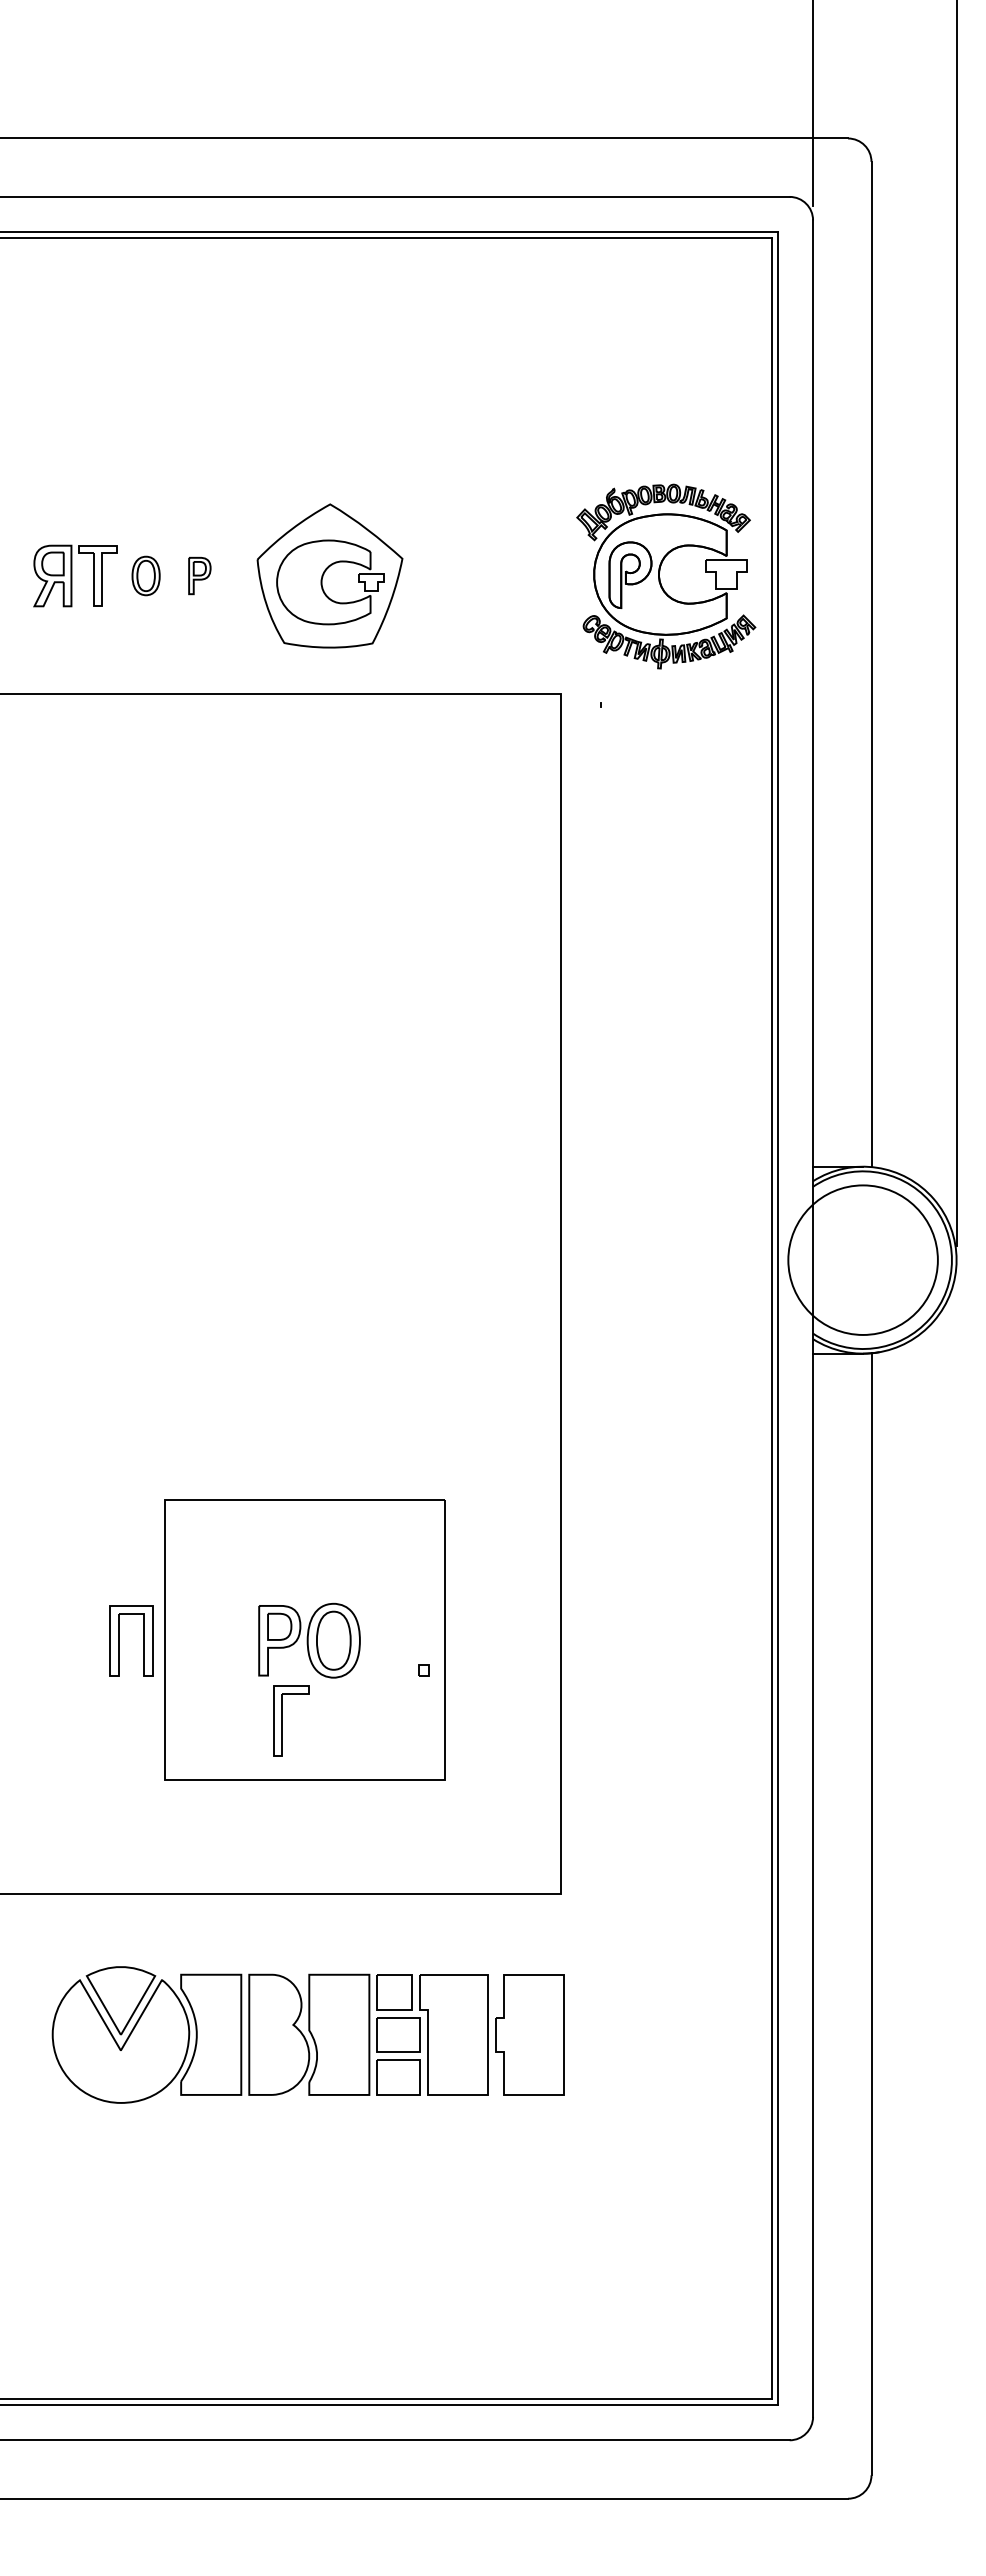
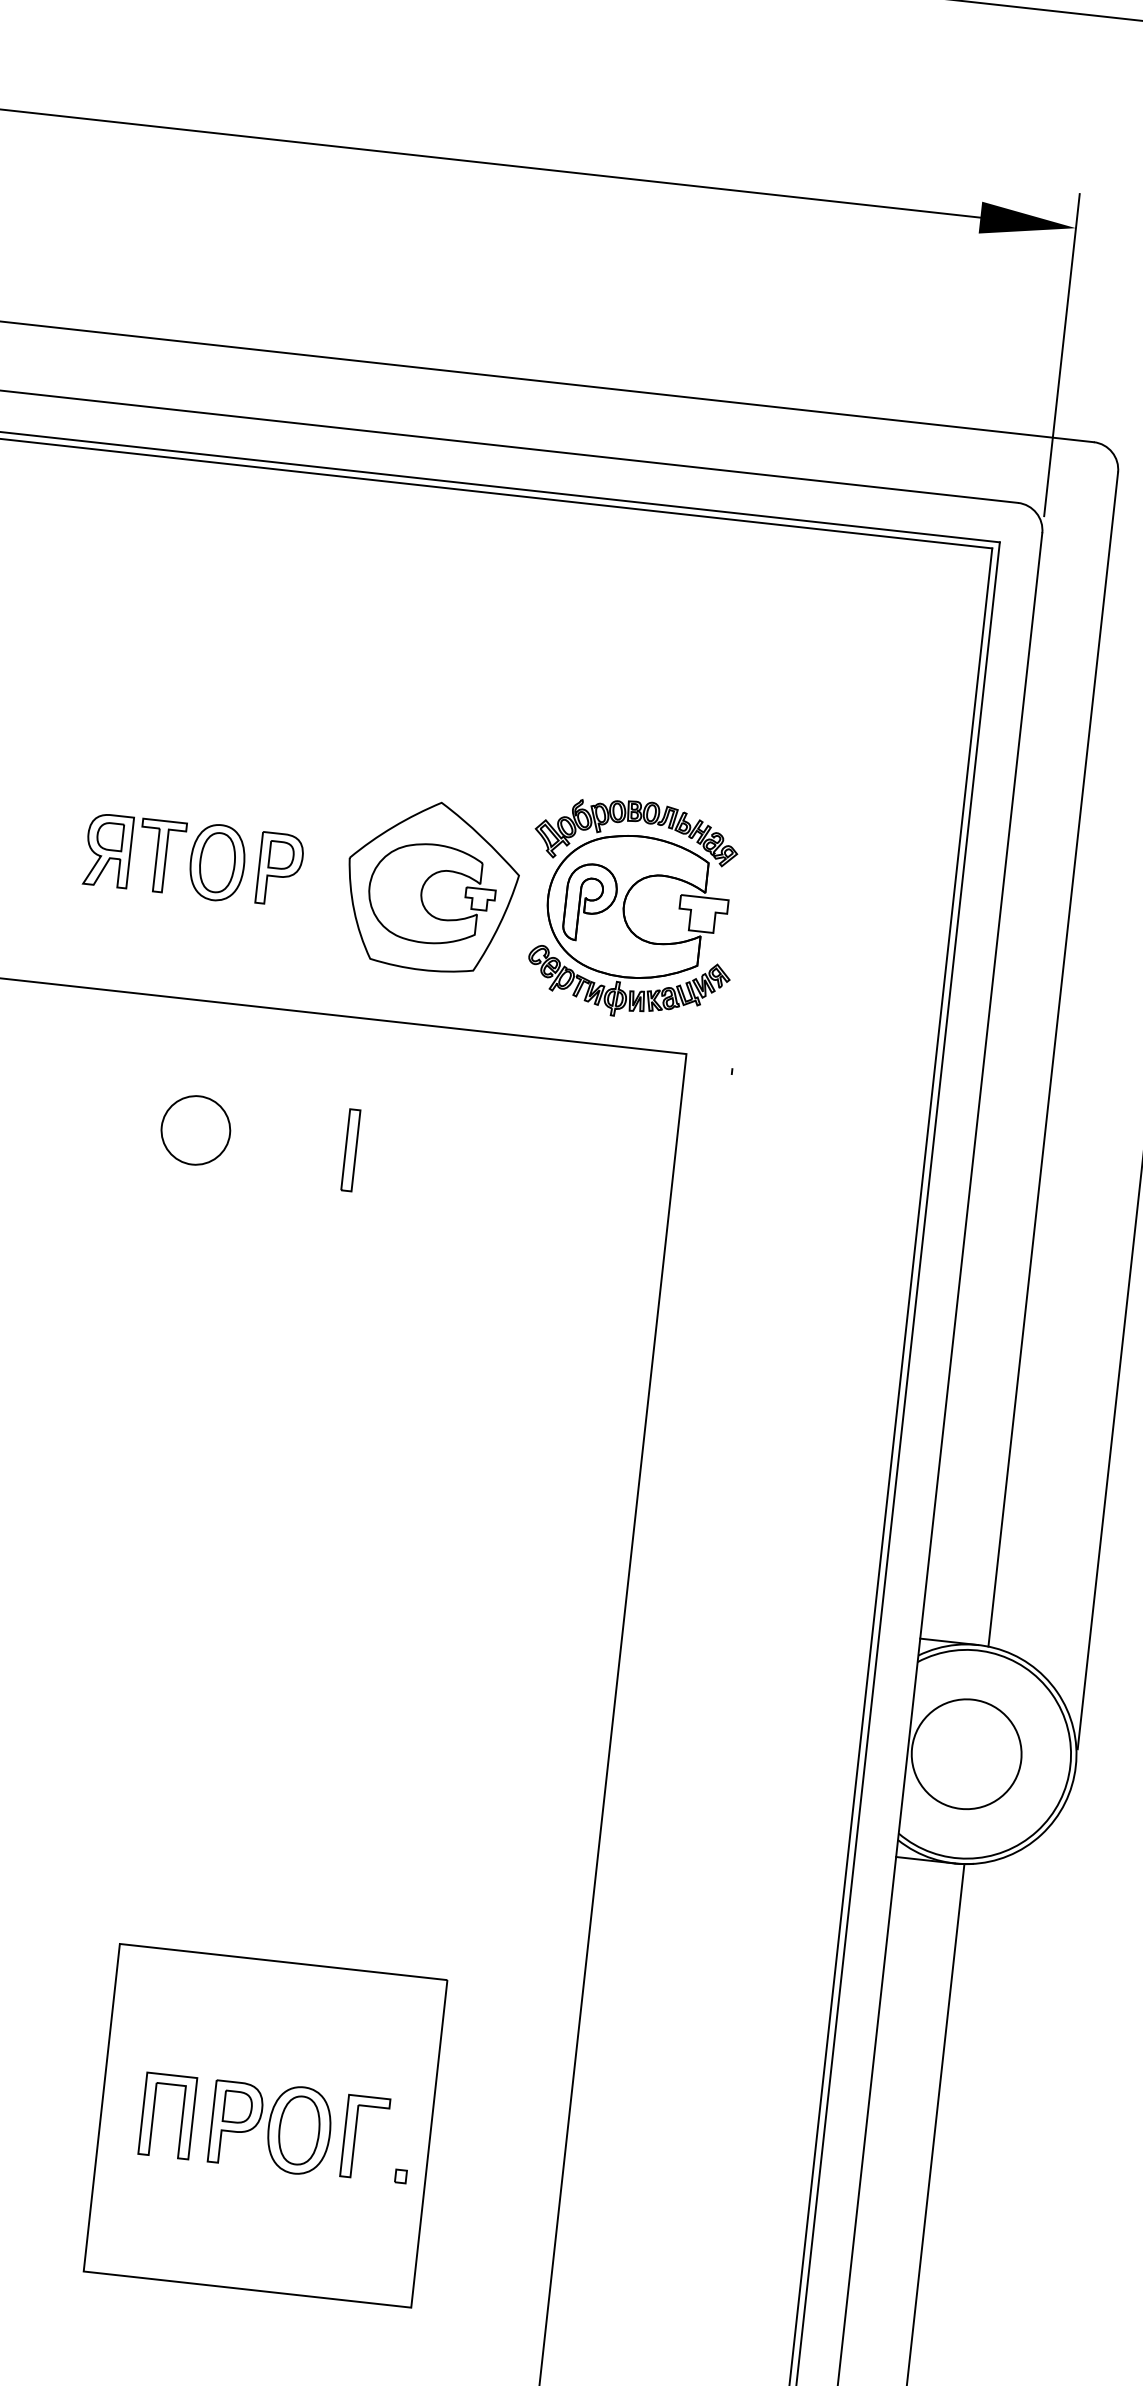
part: (145, 575) -> (216, 862), size x1.67
part: (199, 575) -> (279, 868), size x1.67
part: (660, 577) -> (625, 909), moved
part: (152, 804) -> (195, 1130), added
part: (285, 806) -> (350, 1149), added
circle: (862, 1259) -> (966, 1753), size x0.62
part: (119, 1640) -> (154, 2114), moved
part: (282, 1720) -> (355, 2136), moved

